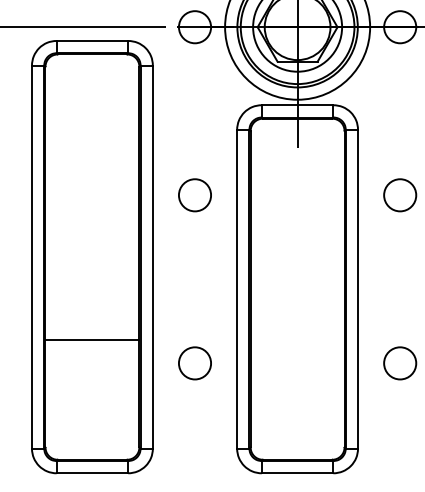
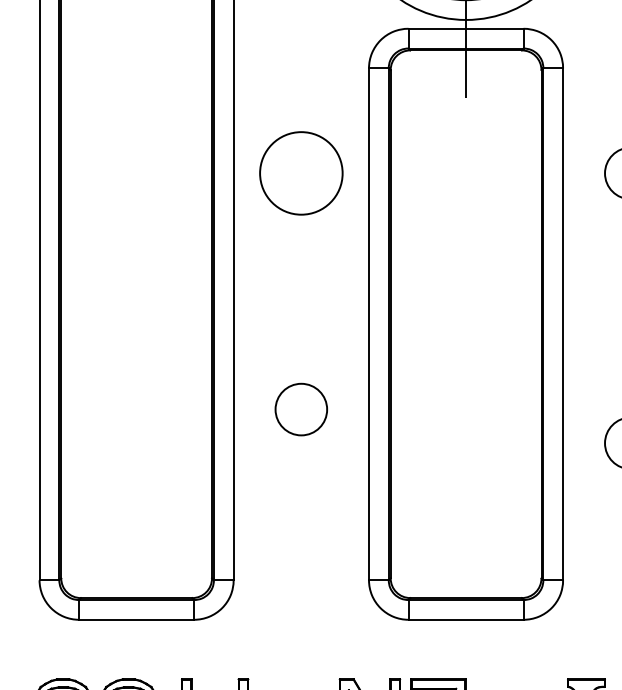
circle: (194, 195) -> (300, 173), size x1.6
line: (92, 339) -> (136, 404), removed
circle: (194, 363) -> (300, 409), moved

